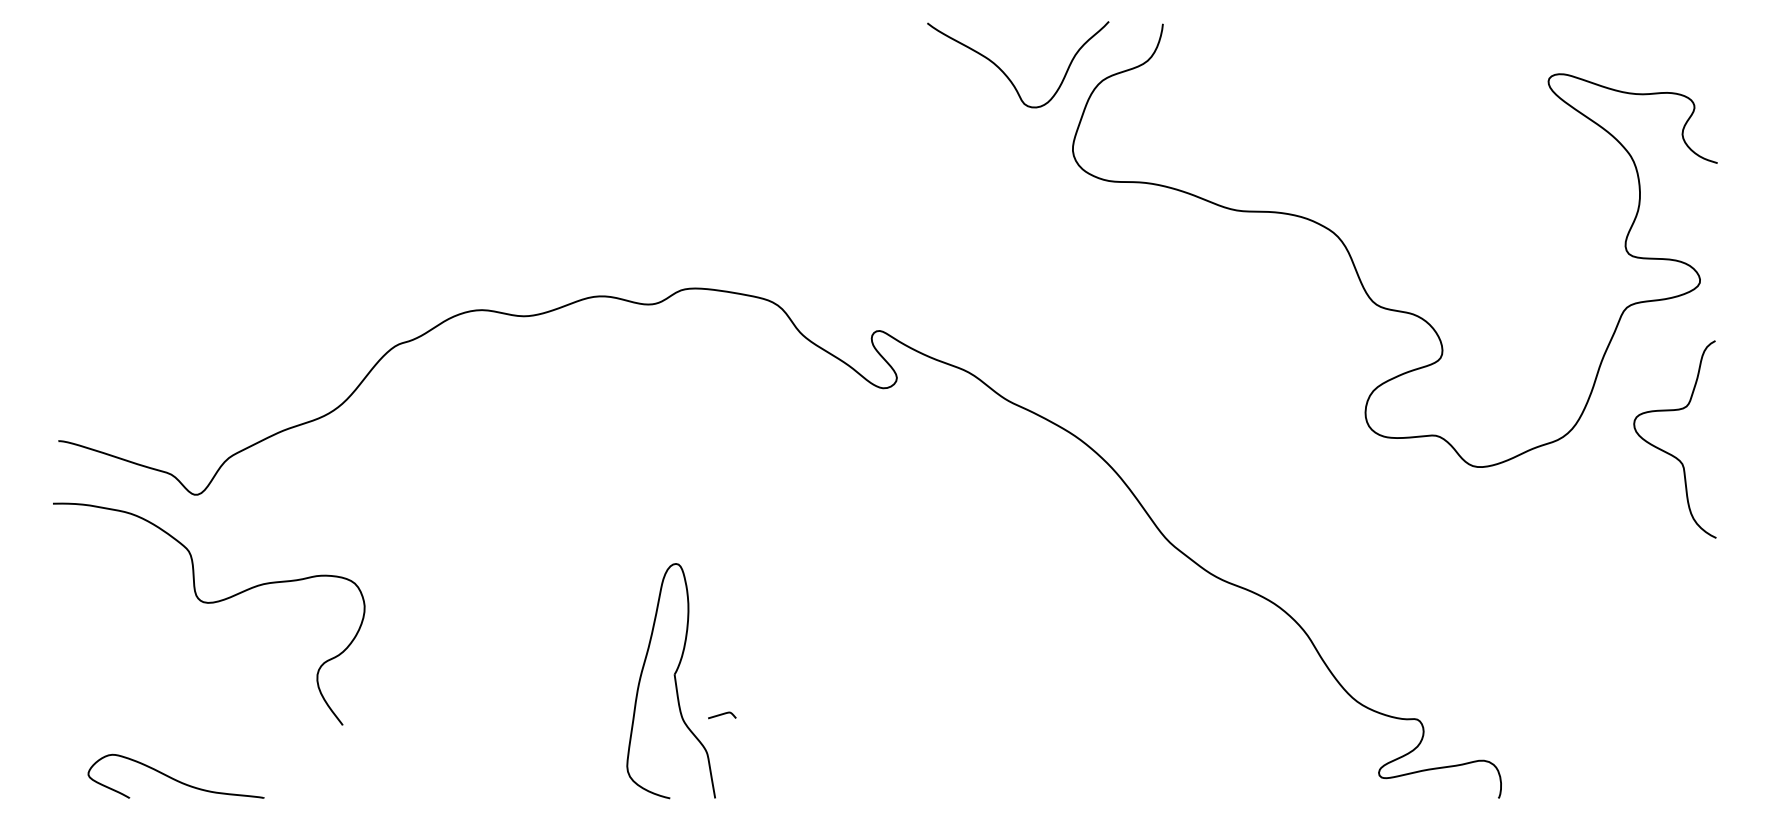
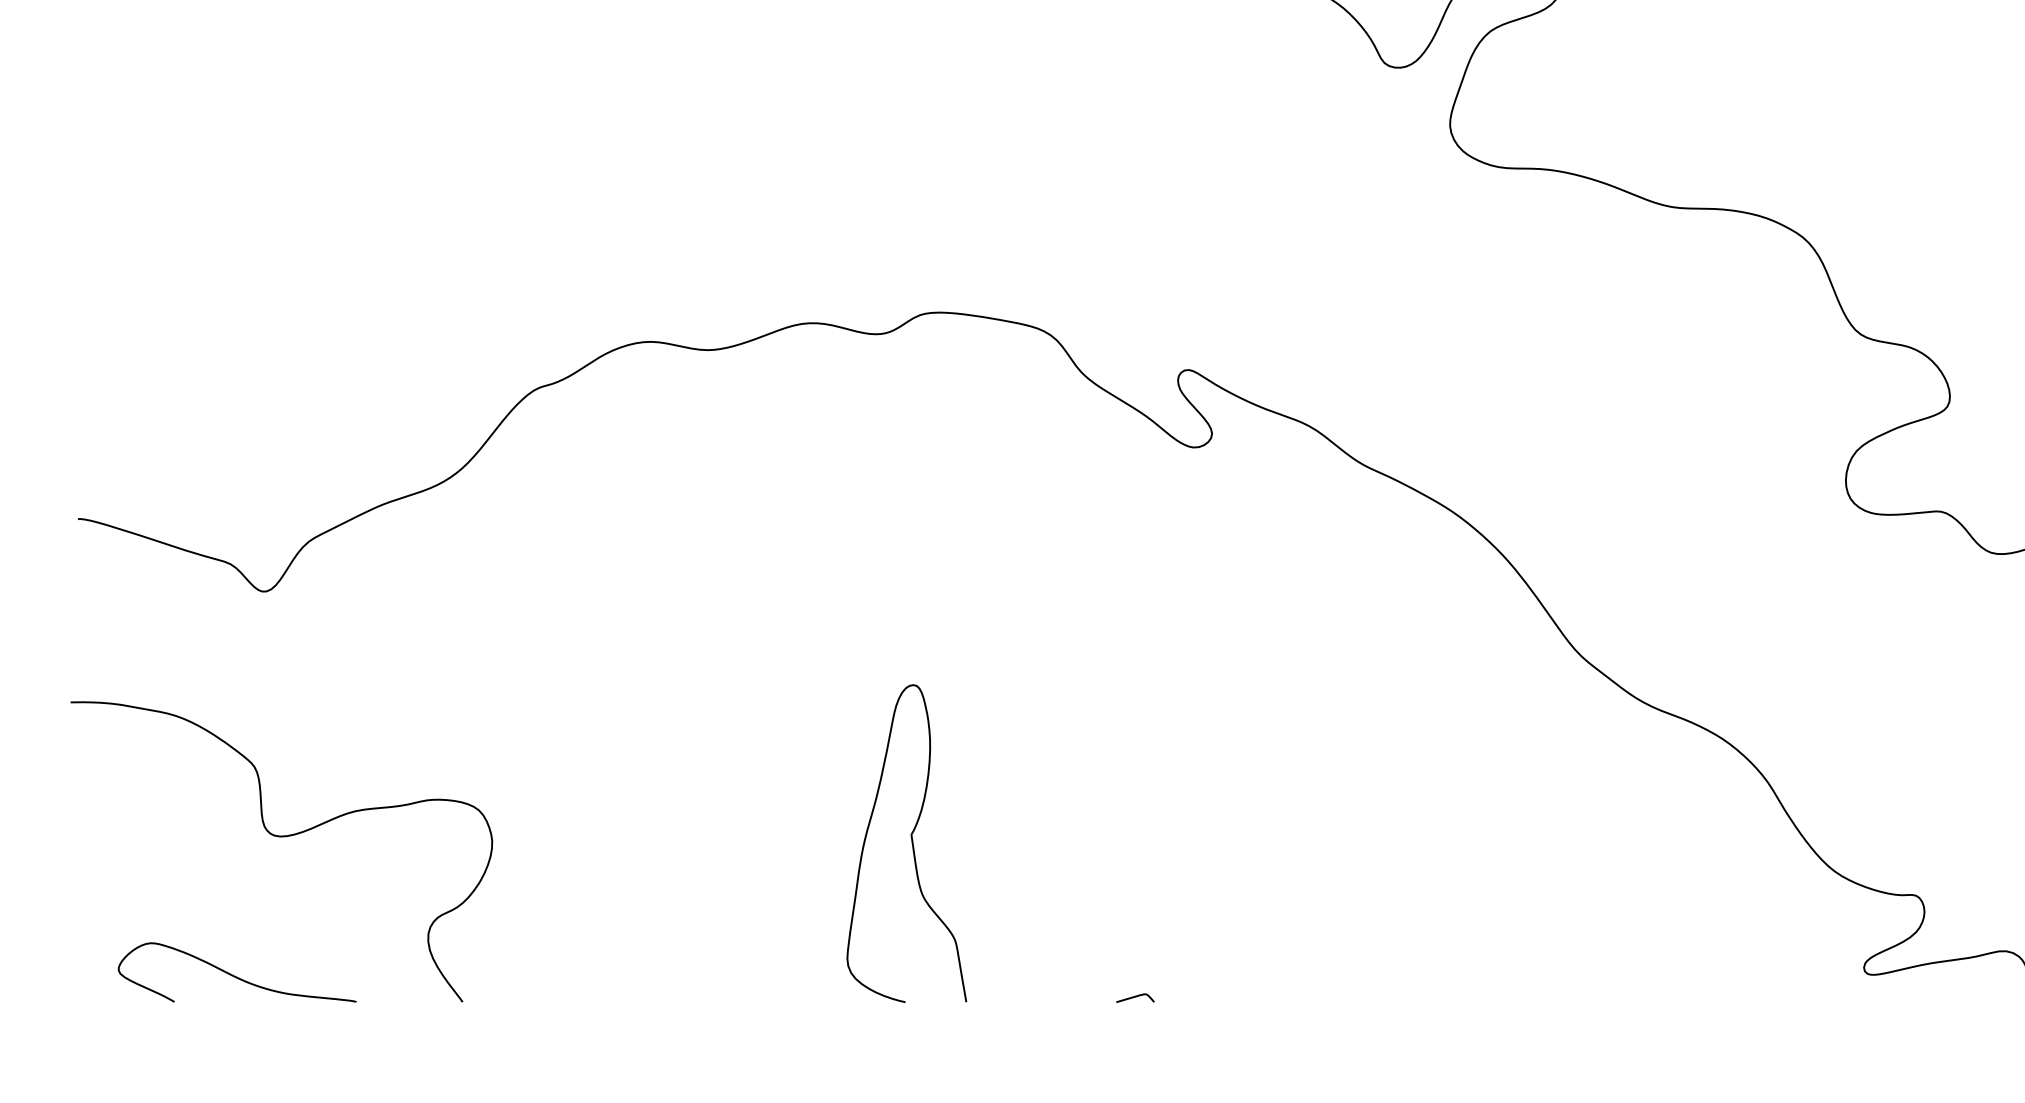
curve: (209, 603) -> (282, 837), moved
curve: (722, 715) -> (1135, 998), moved

